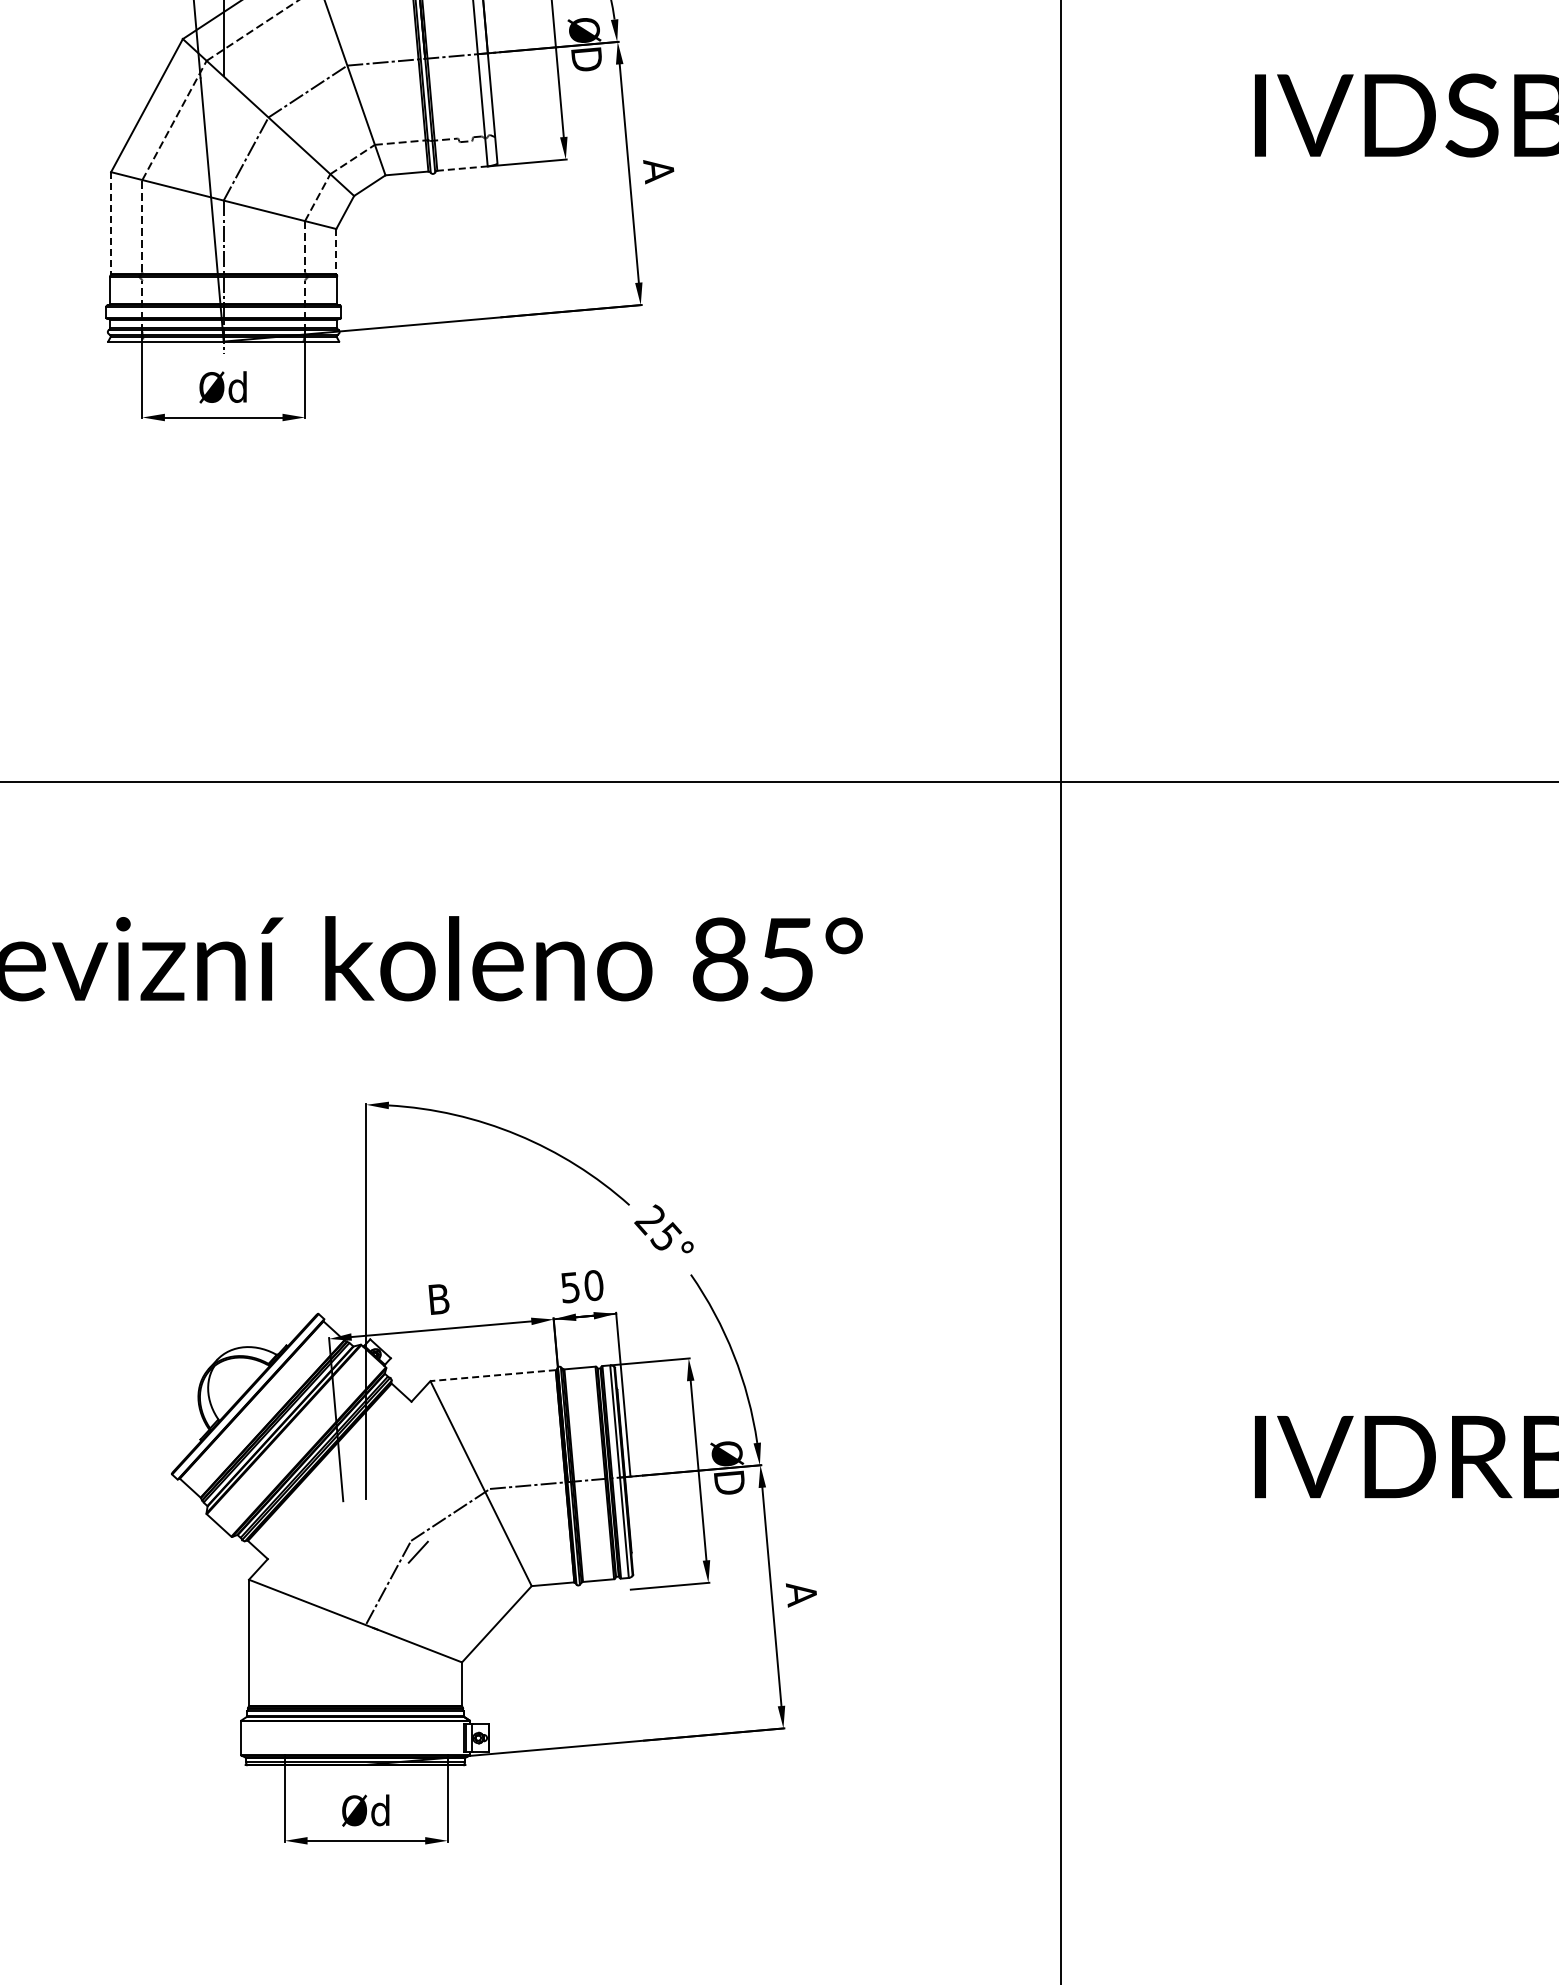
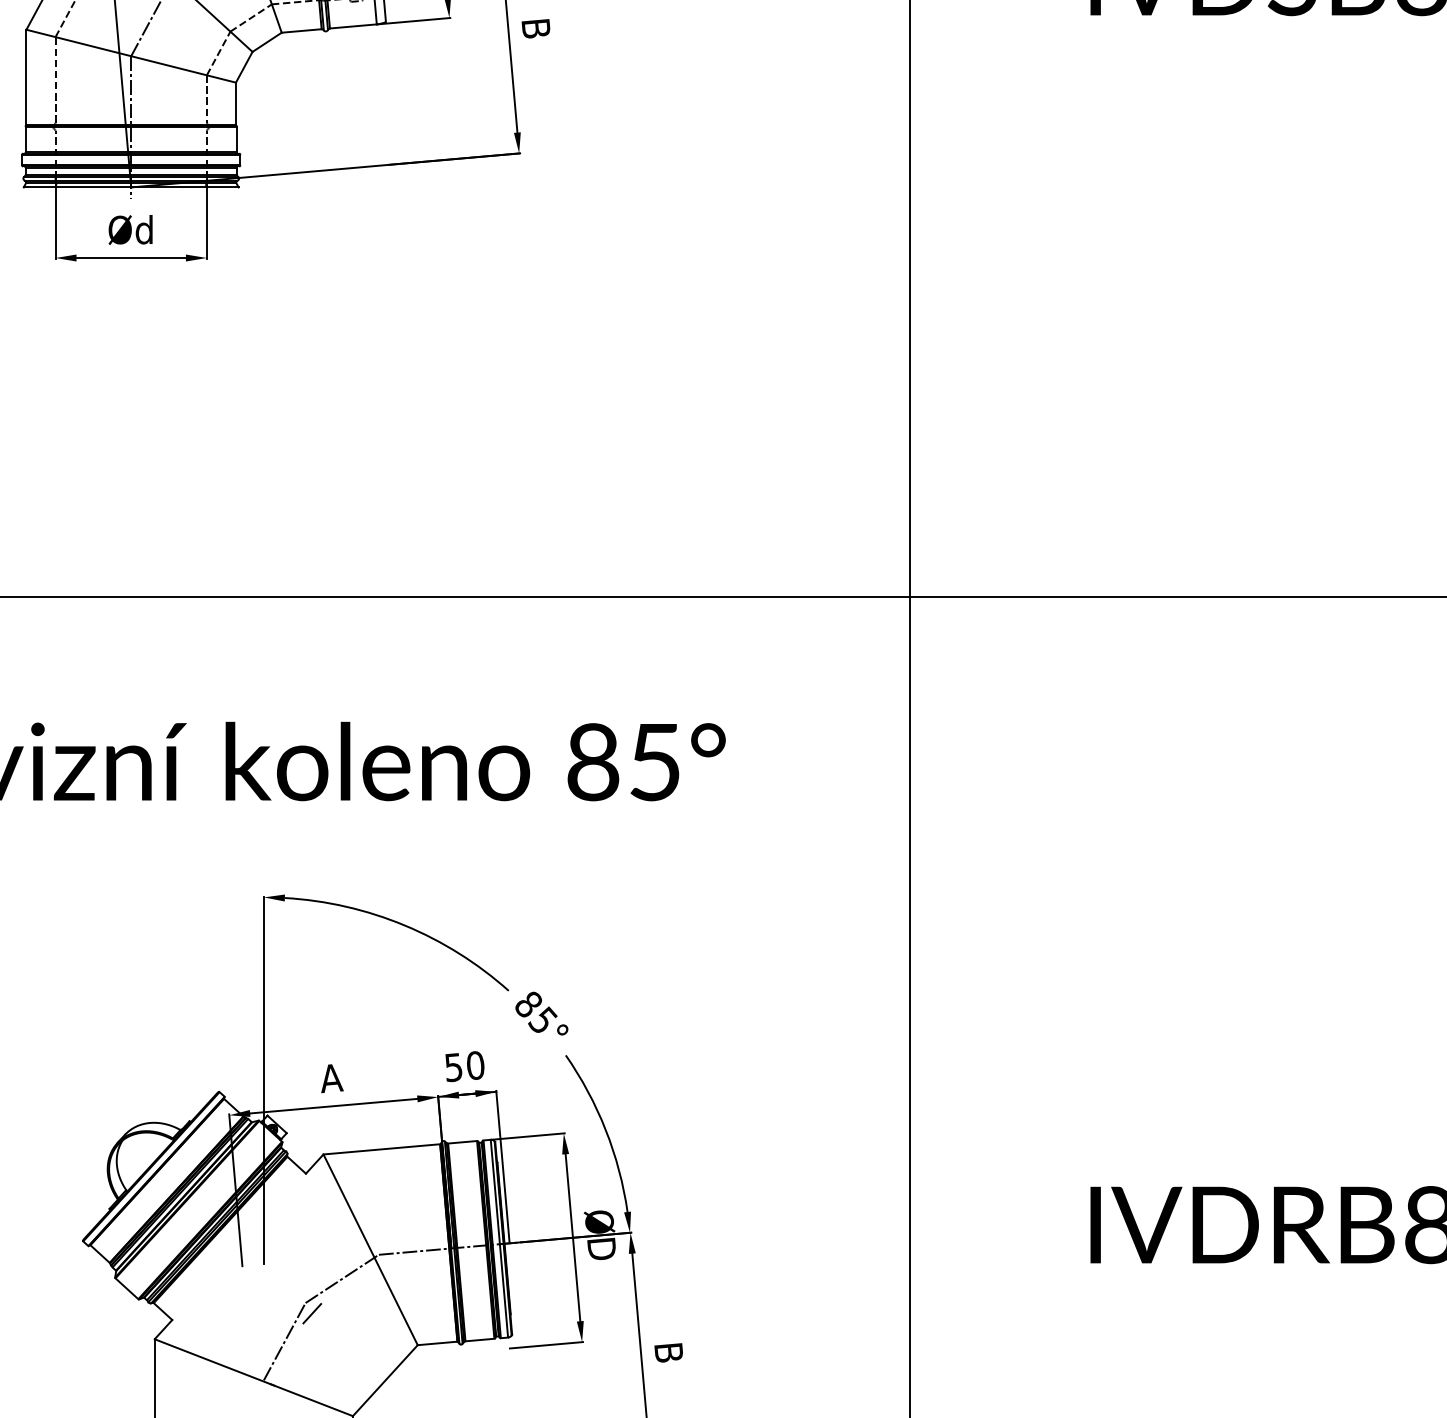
line: (462, 168) -> (353, 26), dashed -> solid
text: (658, 172) -> (535, 30), A -> B
line: (111, 223) -> (26, 77), dashed -> solid
line: (336, 252) -> (236, 104), dashed -> solid
text: (649, 1219) -> (527, 1004), 25° -> 85°
text: (440, 1299) -> (332, 1078), B -> A
line: (493, 1375) -> (382, 1149), dashed -> solid
text: (800, 1595) -> (667, 1353), A -> B

